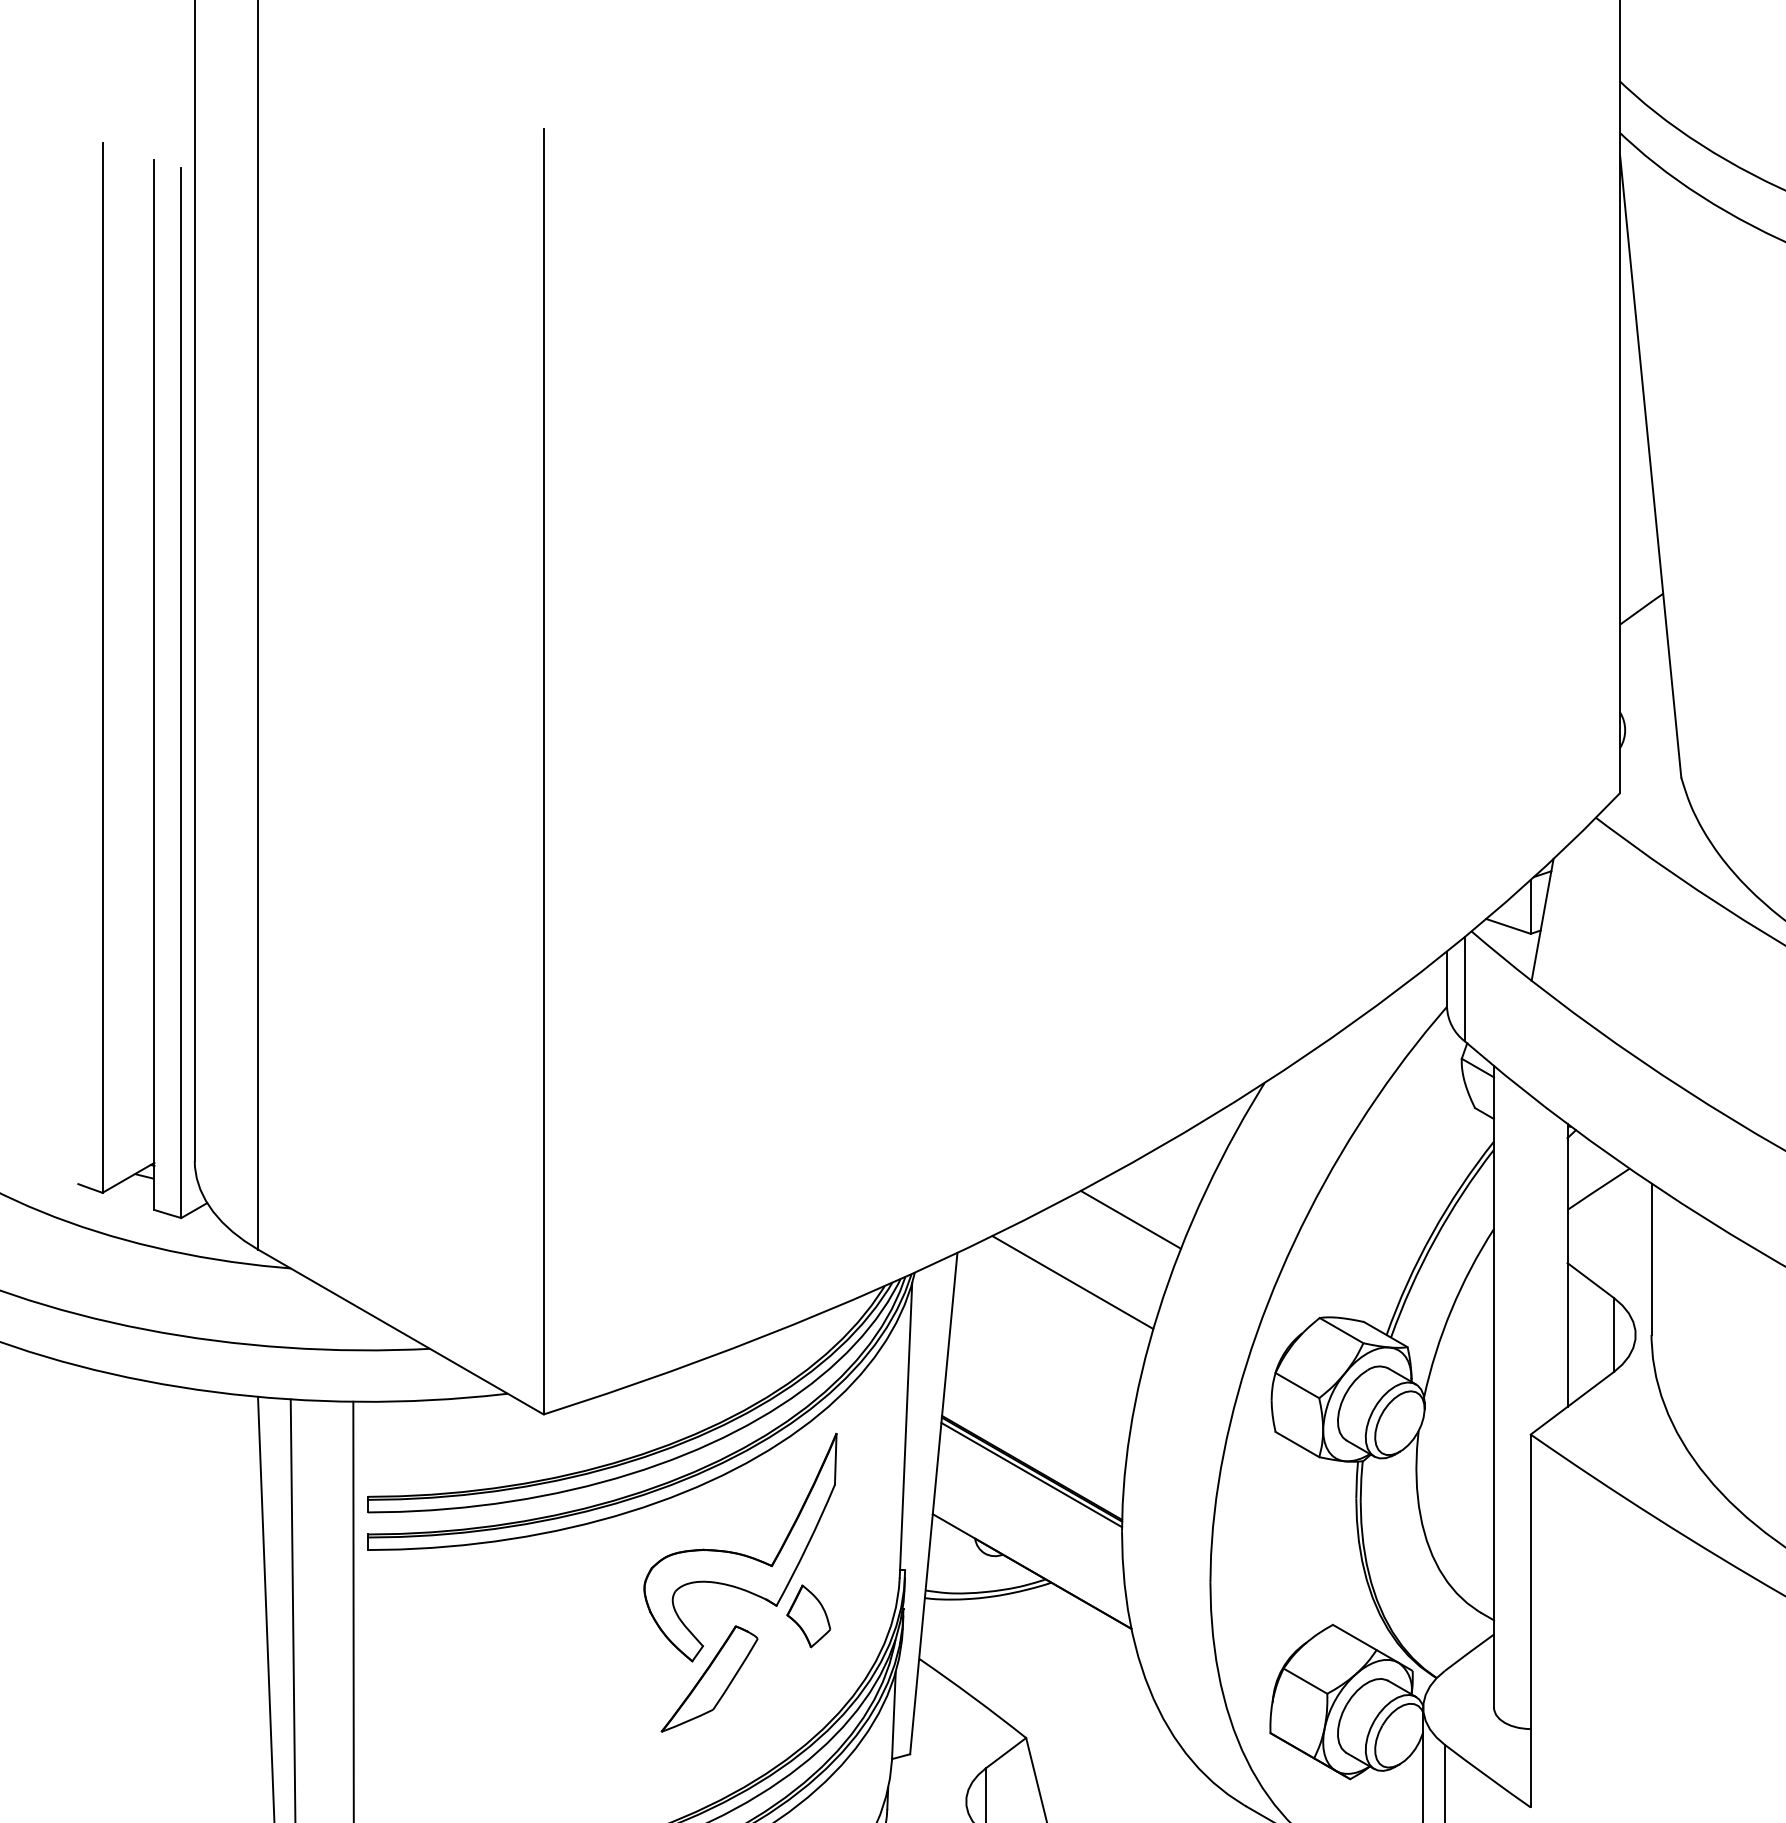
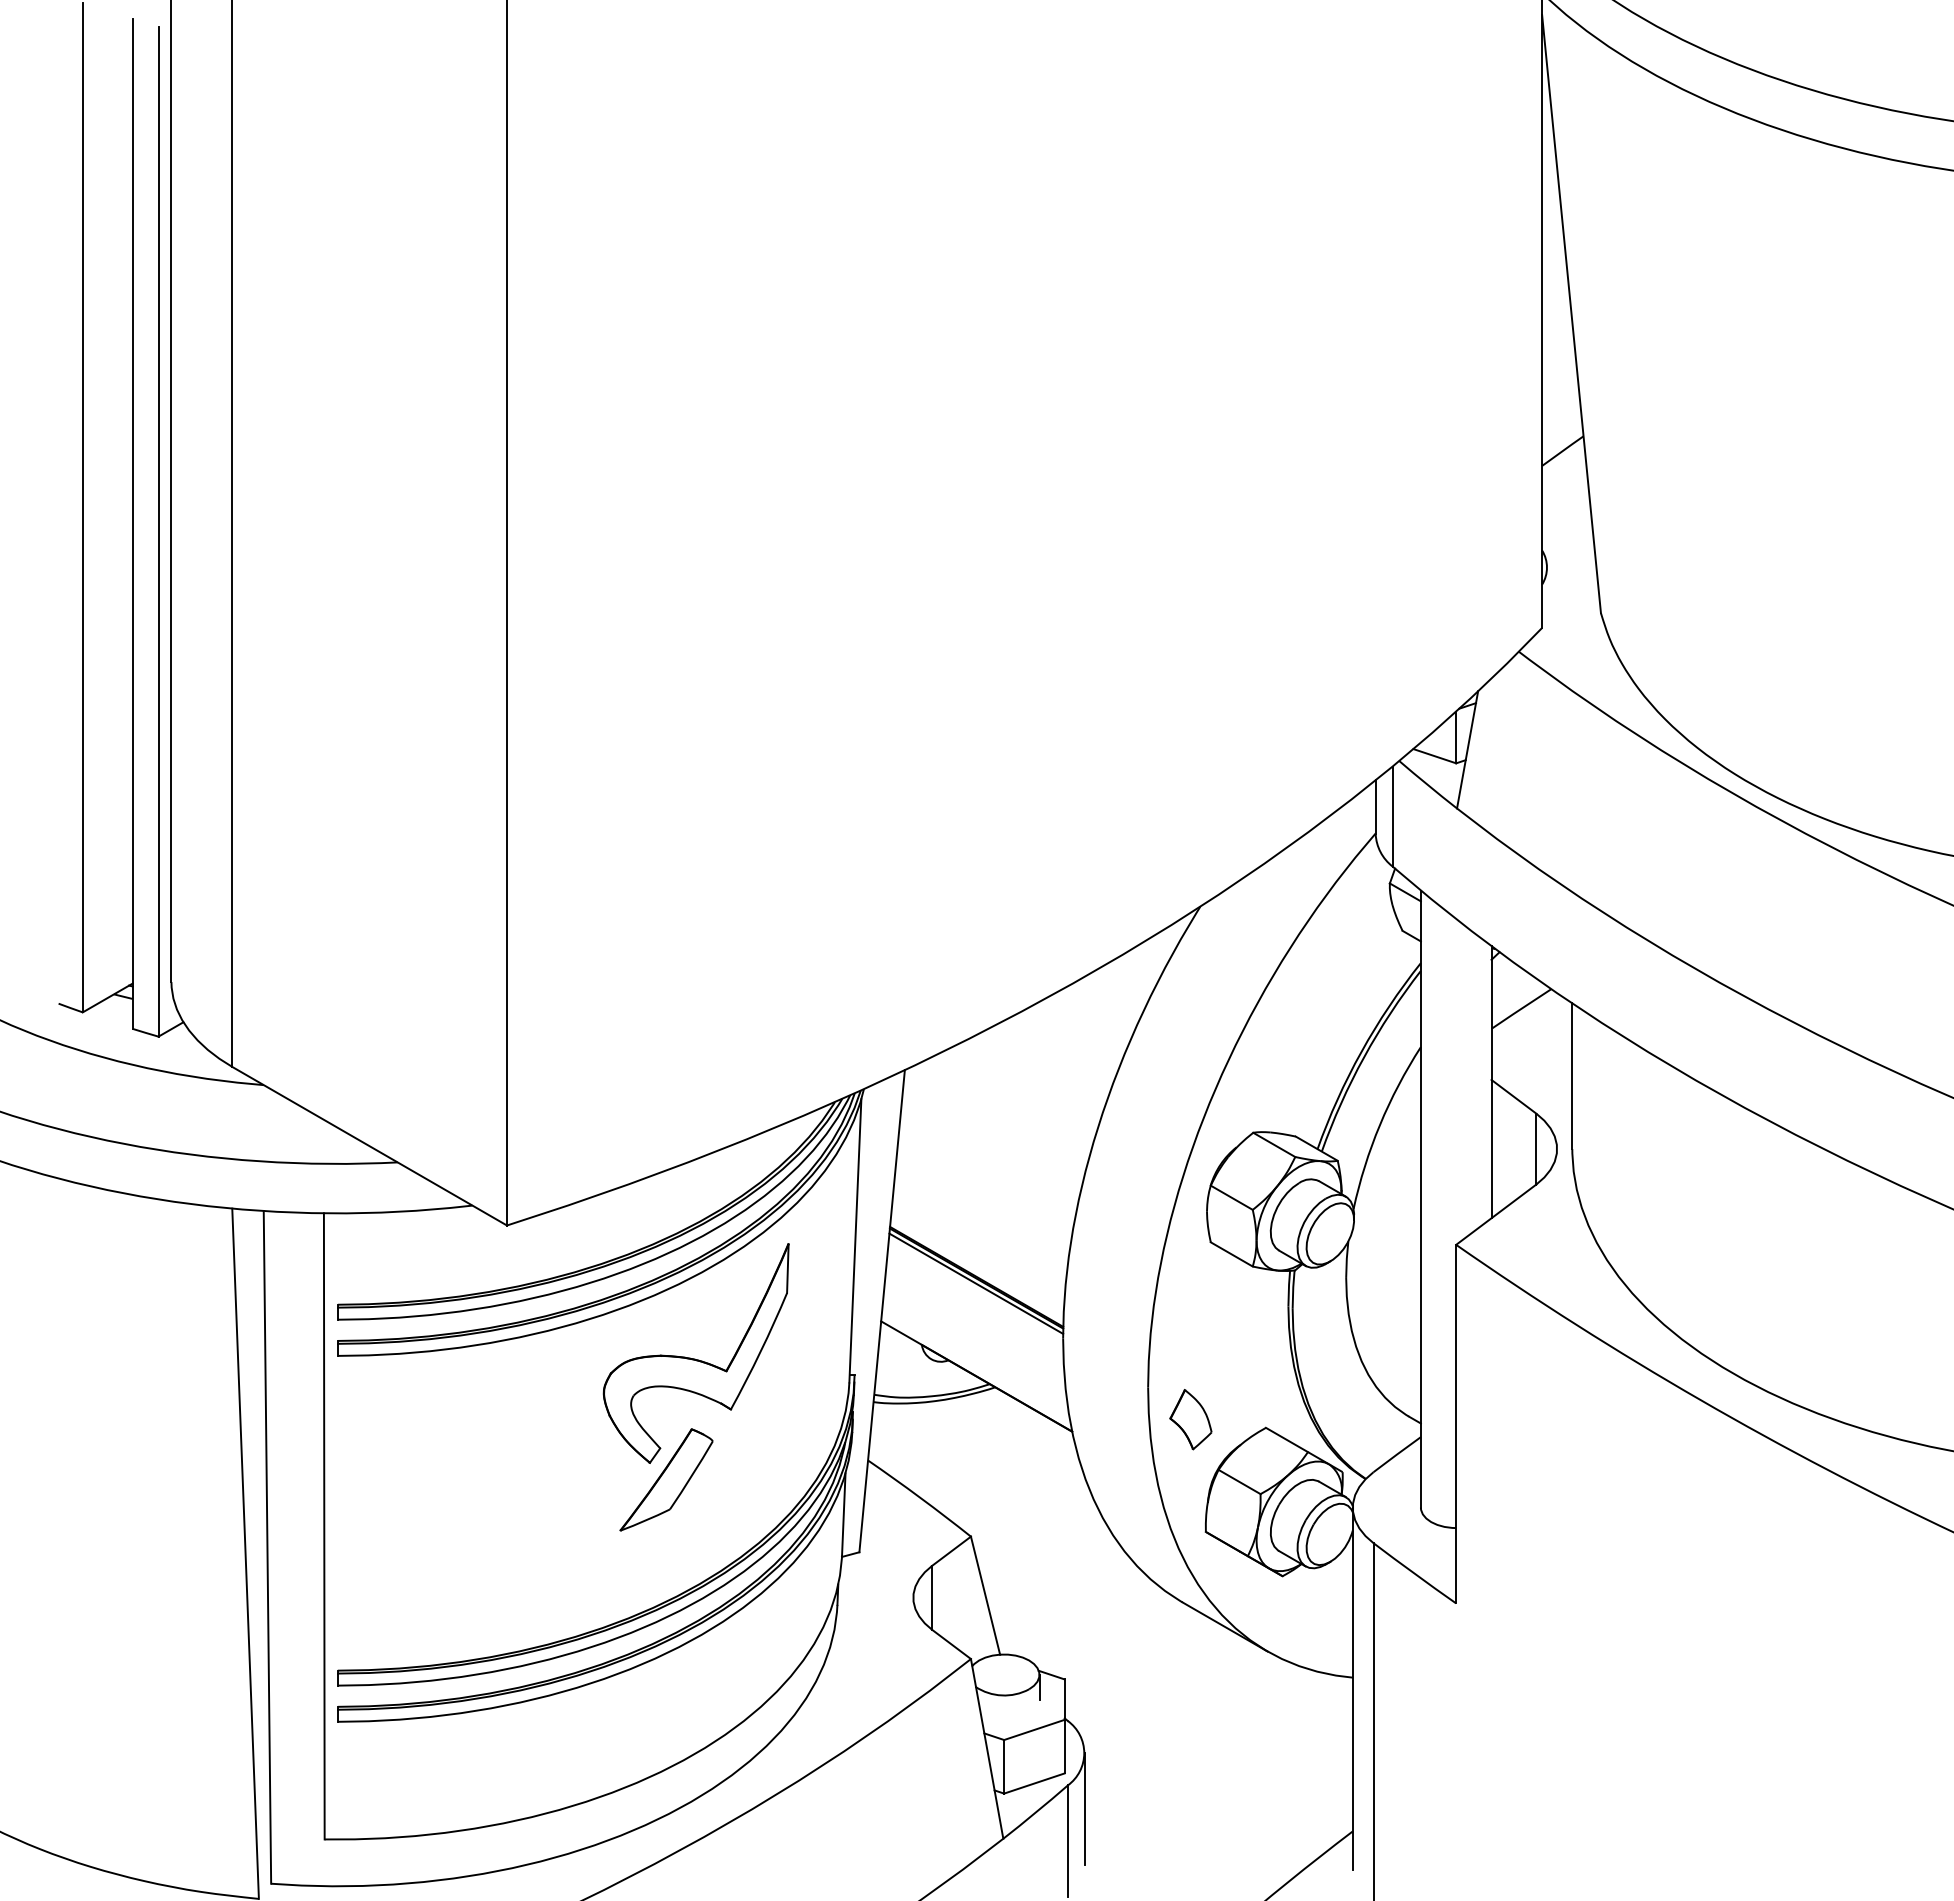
line: (1130, 1219) -> (1071, 1038), removed
line: (1072, 1282) -> (1015, 1098), removed
part: (808, 1616) -> (1190, 1419), moved

